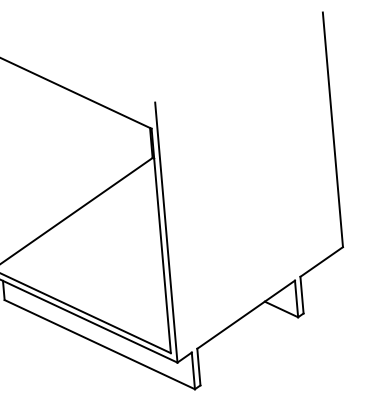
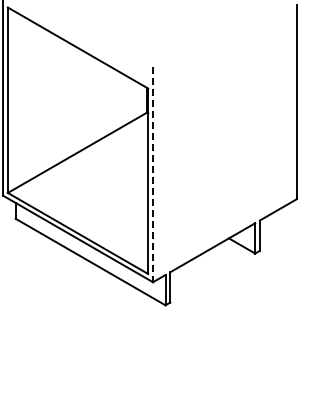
line: (166, 233) -> (153, 175), solid -> dashed

